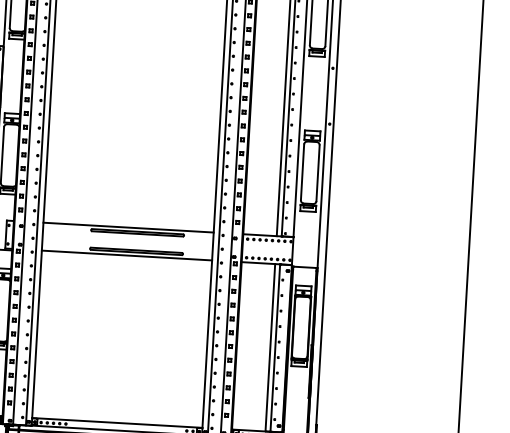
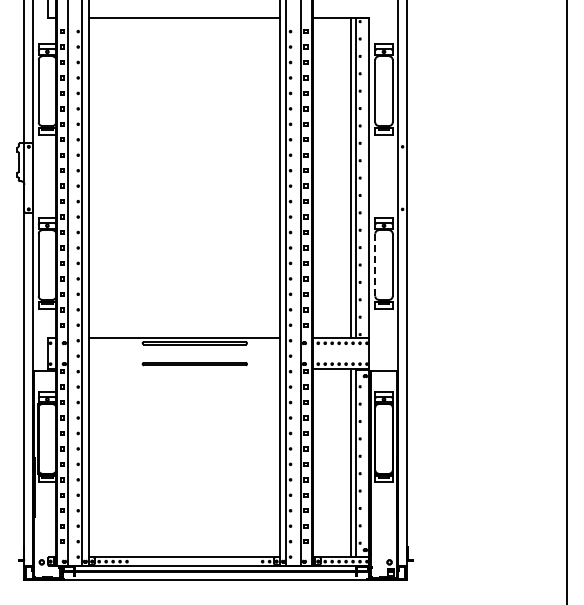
line: (302, 171) -> (375, 264), solid -> dashed
line: (126, 255) -> (183, 369), removed

